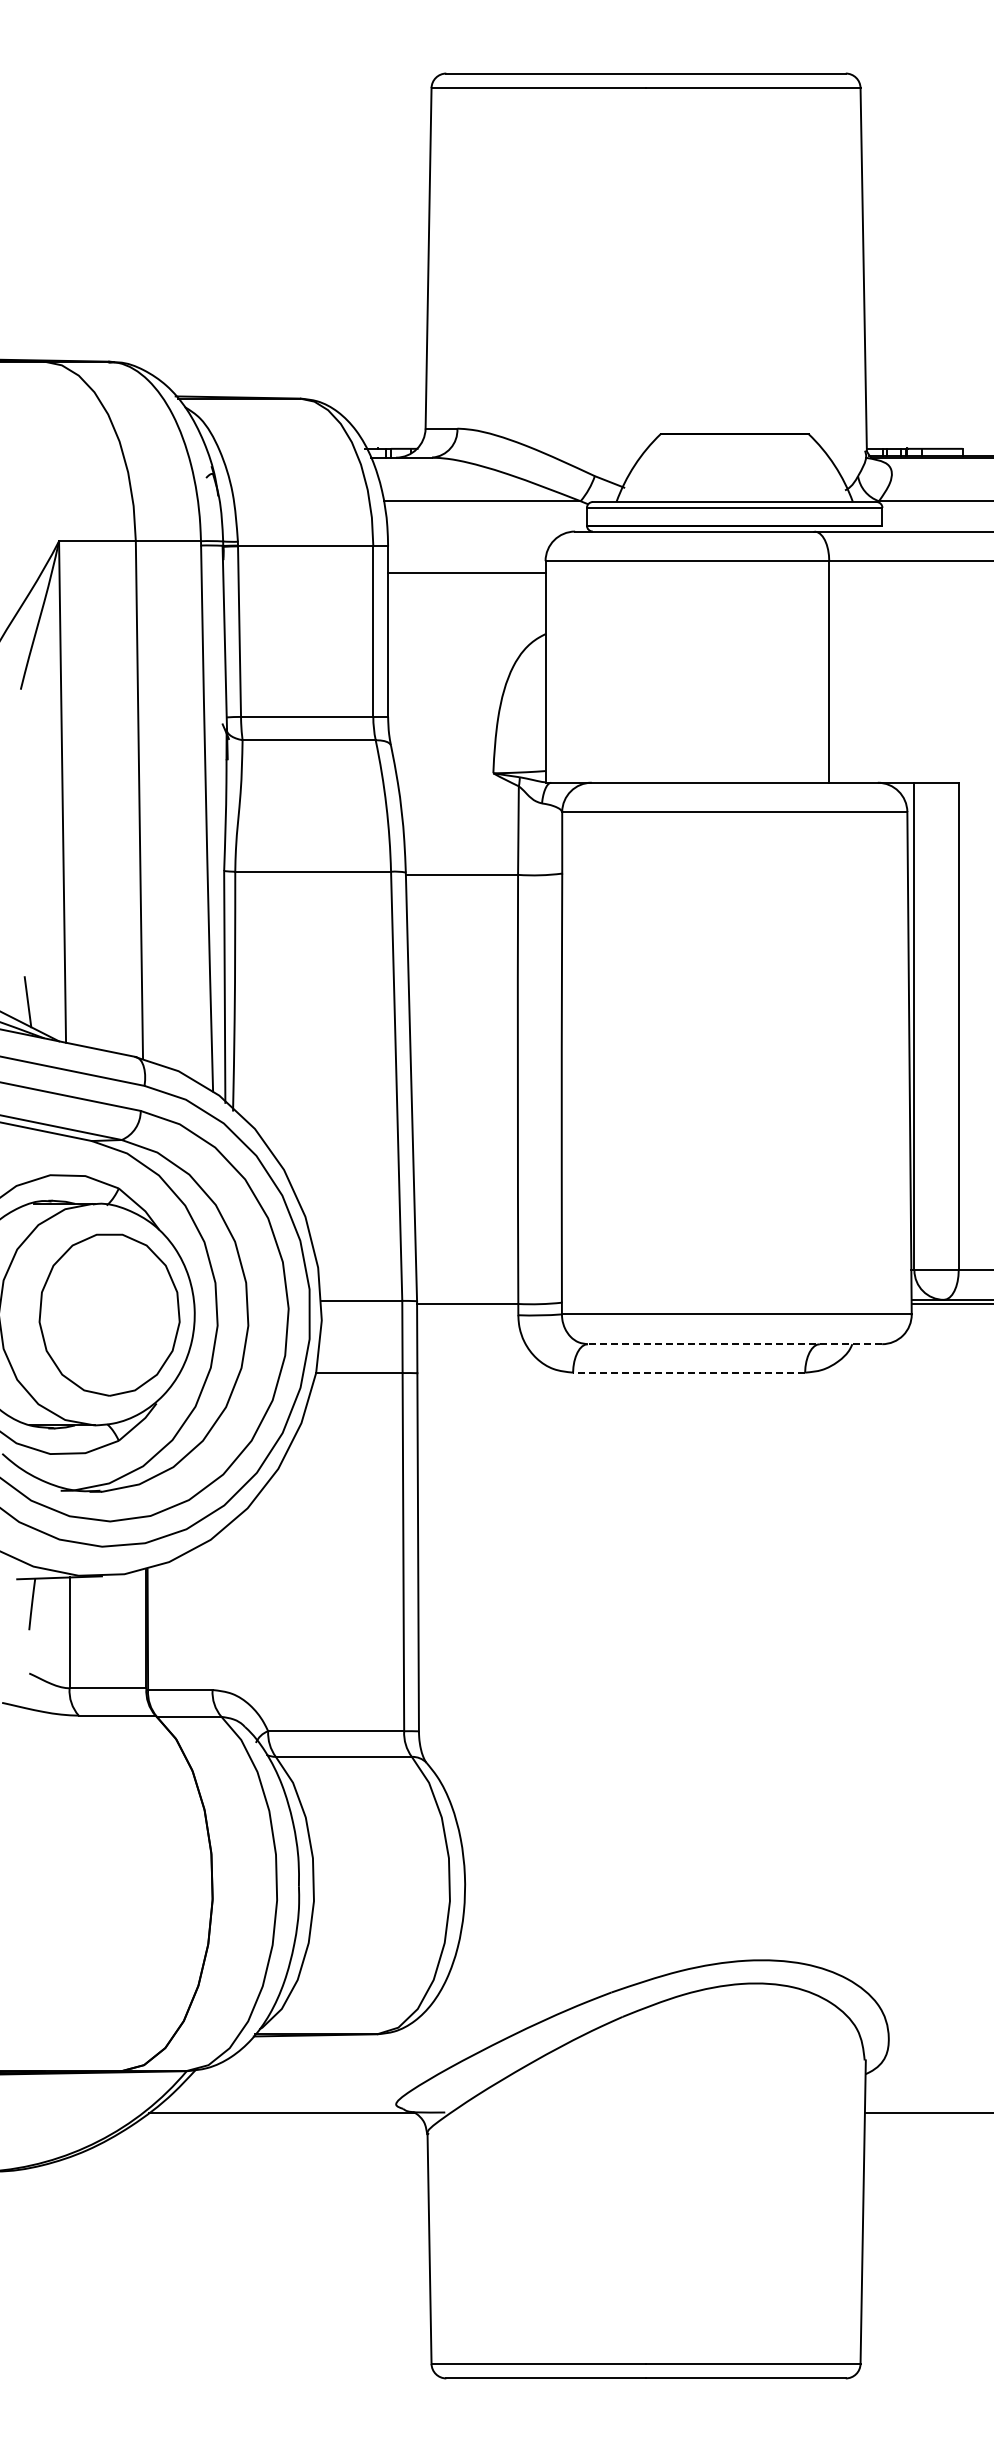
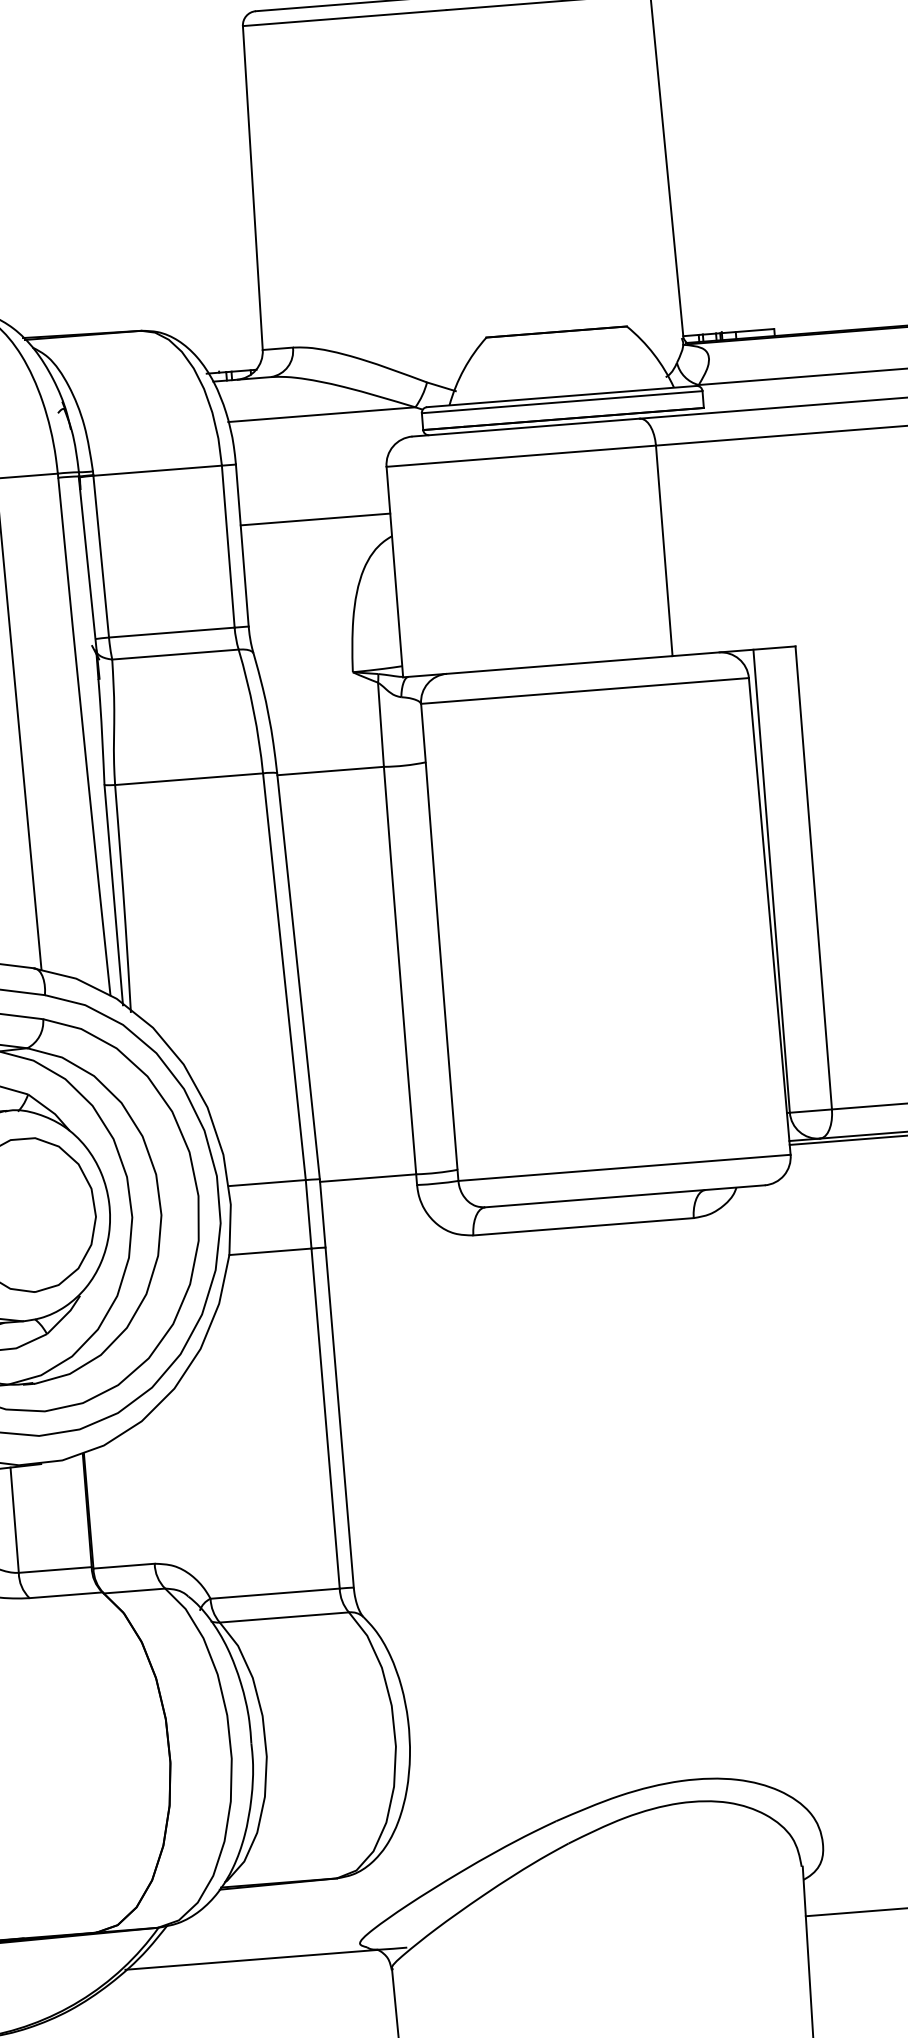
line: (466, 573) -> (315, 519), moved
line: (734, 1344) -> (624, 1196), dashed -> solid
line: (688, 1372) -> (582, 1226), dashed -> solid

